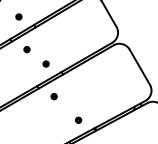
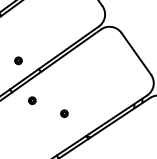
part: (78, 119) -> (64, 112), moved

